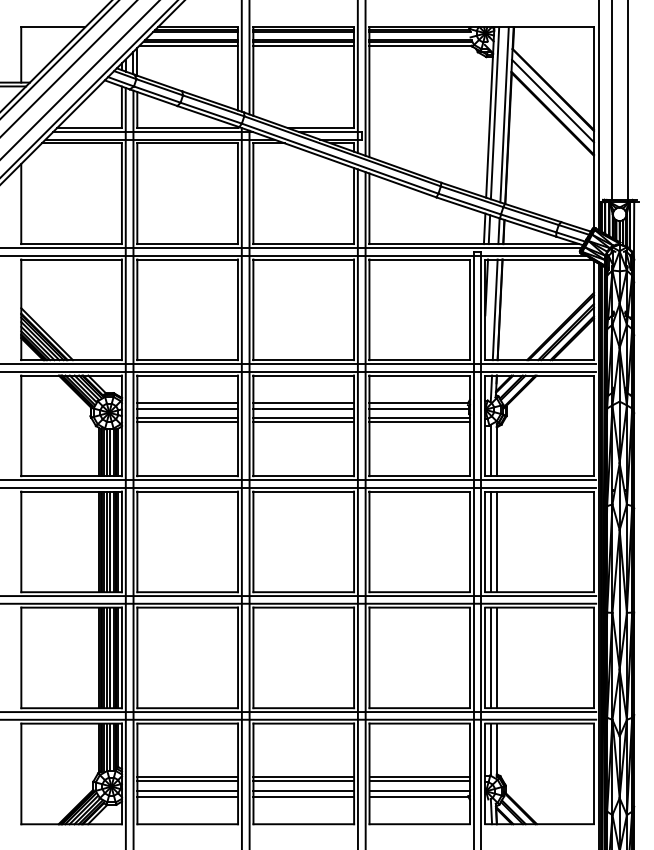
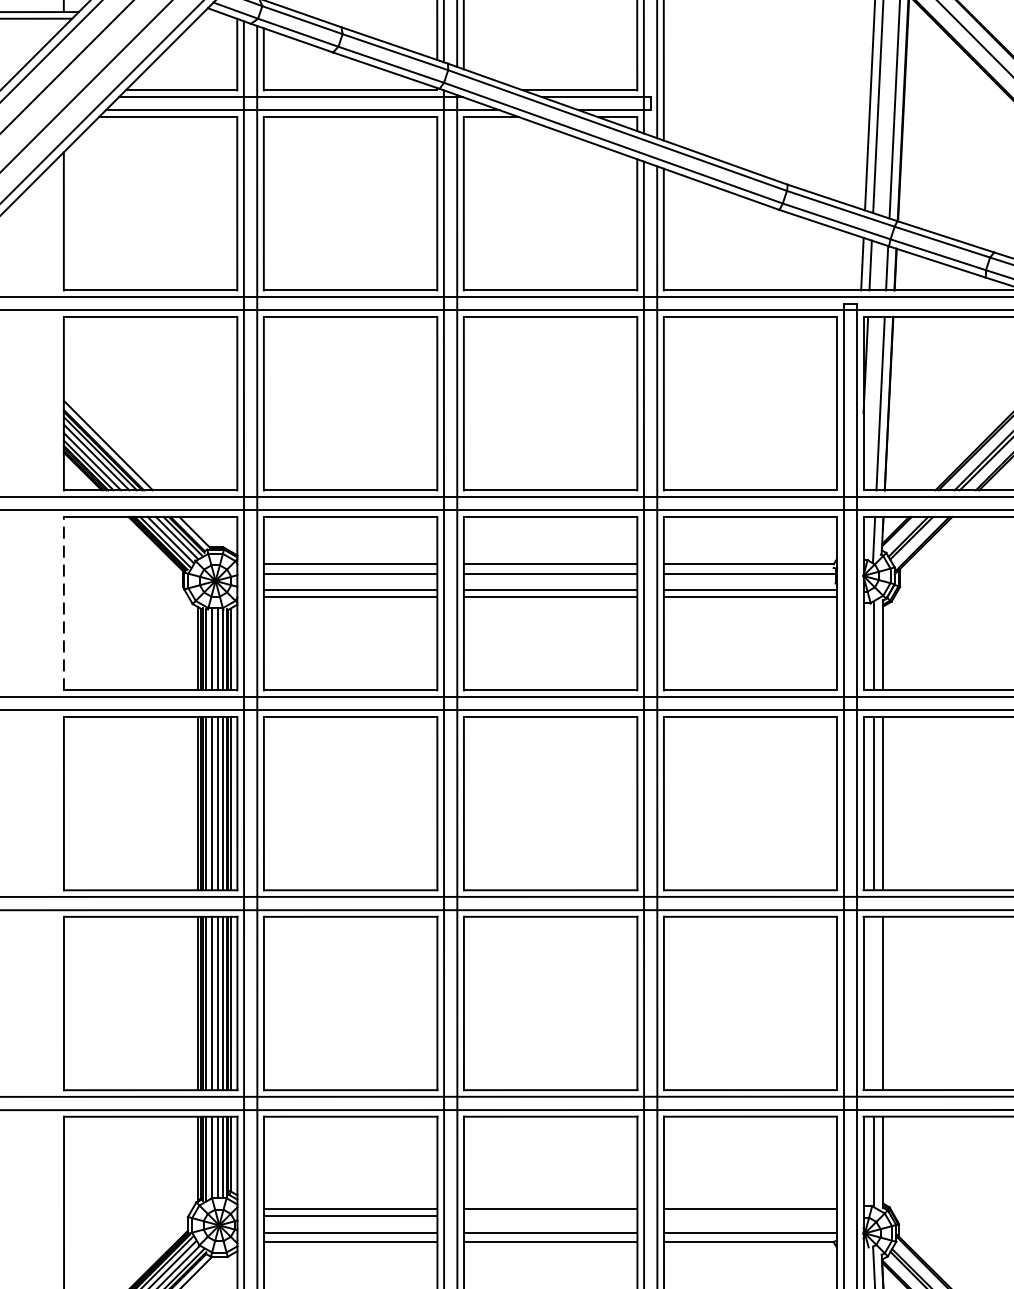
line: (21, 425) -> (64, 602), solid -> dashed
line: (491, 657) -> (874, 1002), removed
line: (303, 781) -> (550, 1216), removed
line: (419, 781) -> (750, 1216), removed

